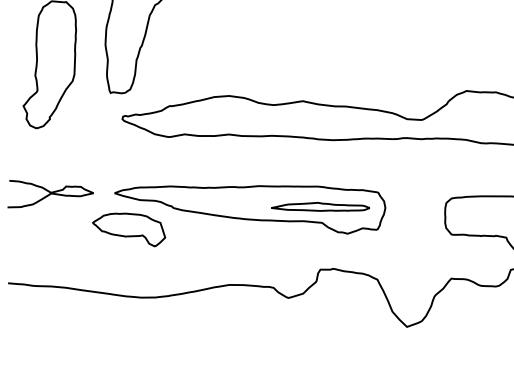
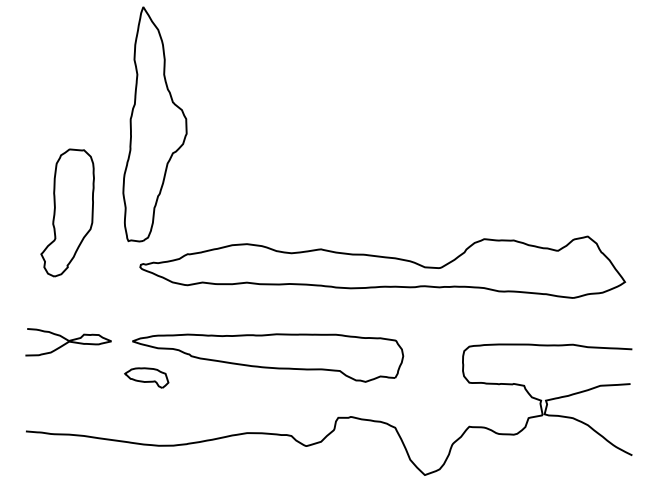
part: (320, 206) -> (338, 354), removed
part: (128, 229) -> (146, 377), size x0.6

